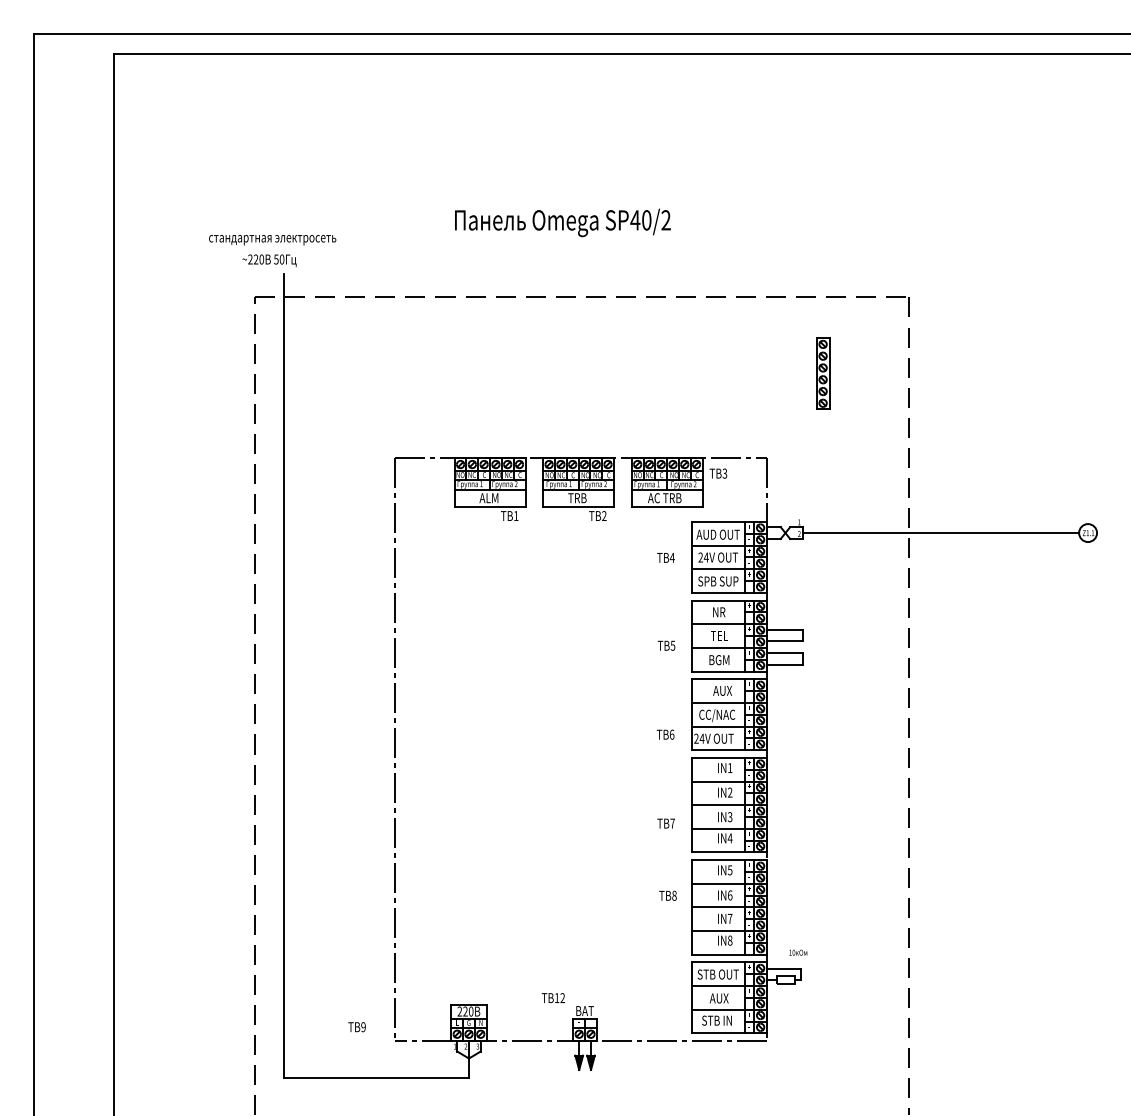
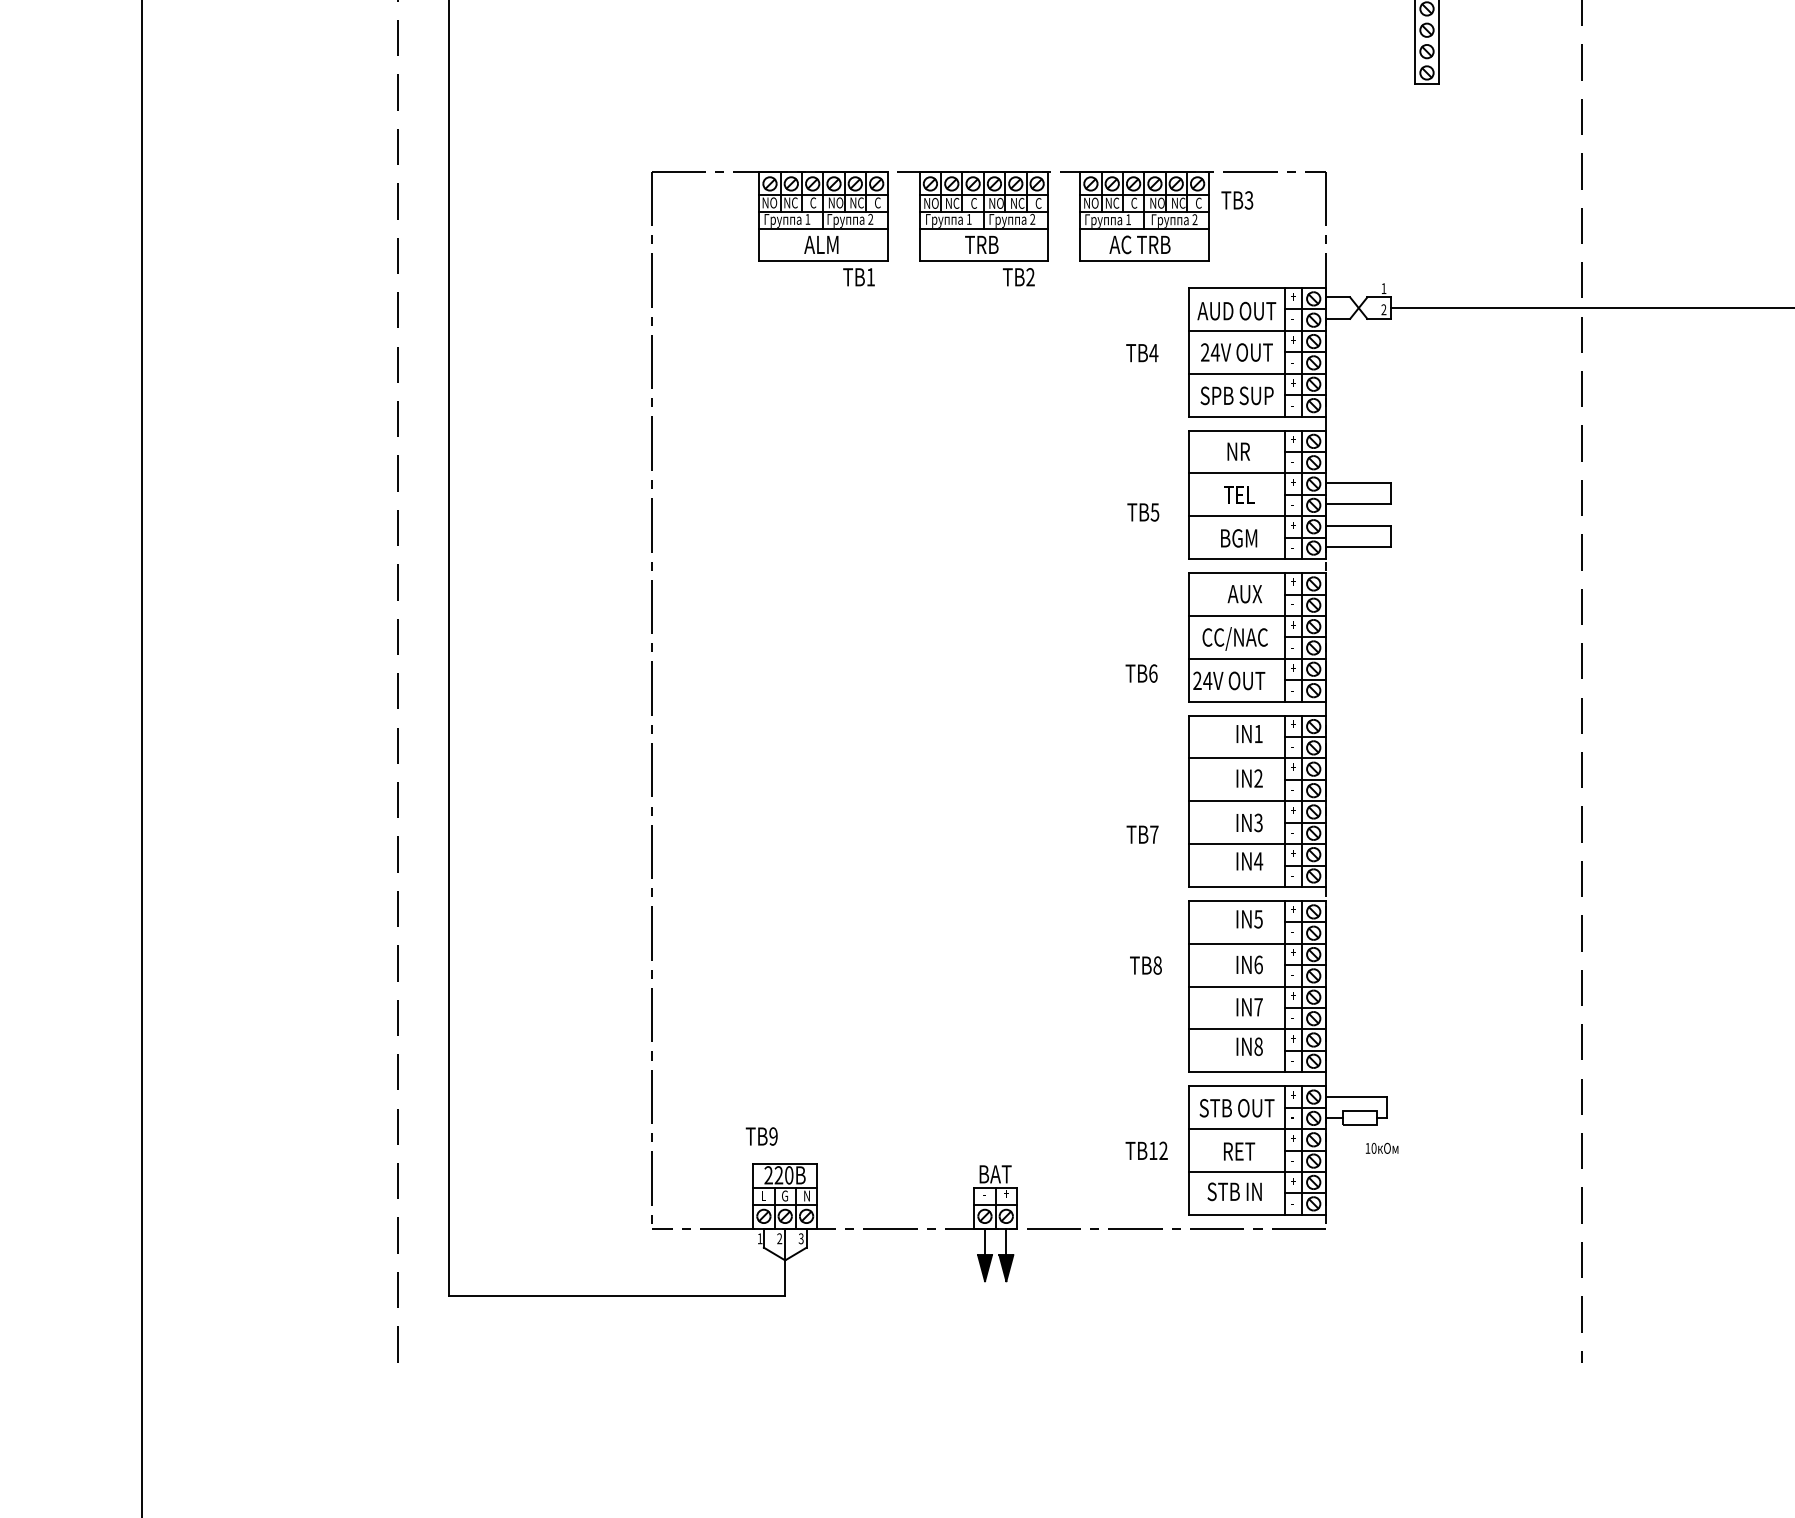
text: (798, 952) -> (1382, 1147), moved
text: (552, 997) -> (1144, 1149), moved
text: (718, 998) -> (1237, 1151), AUX -> RET
text: (356, 1027) -> (760, 1137), moved

